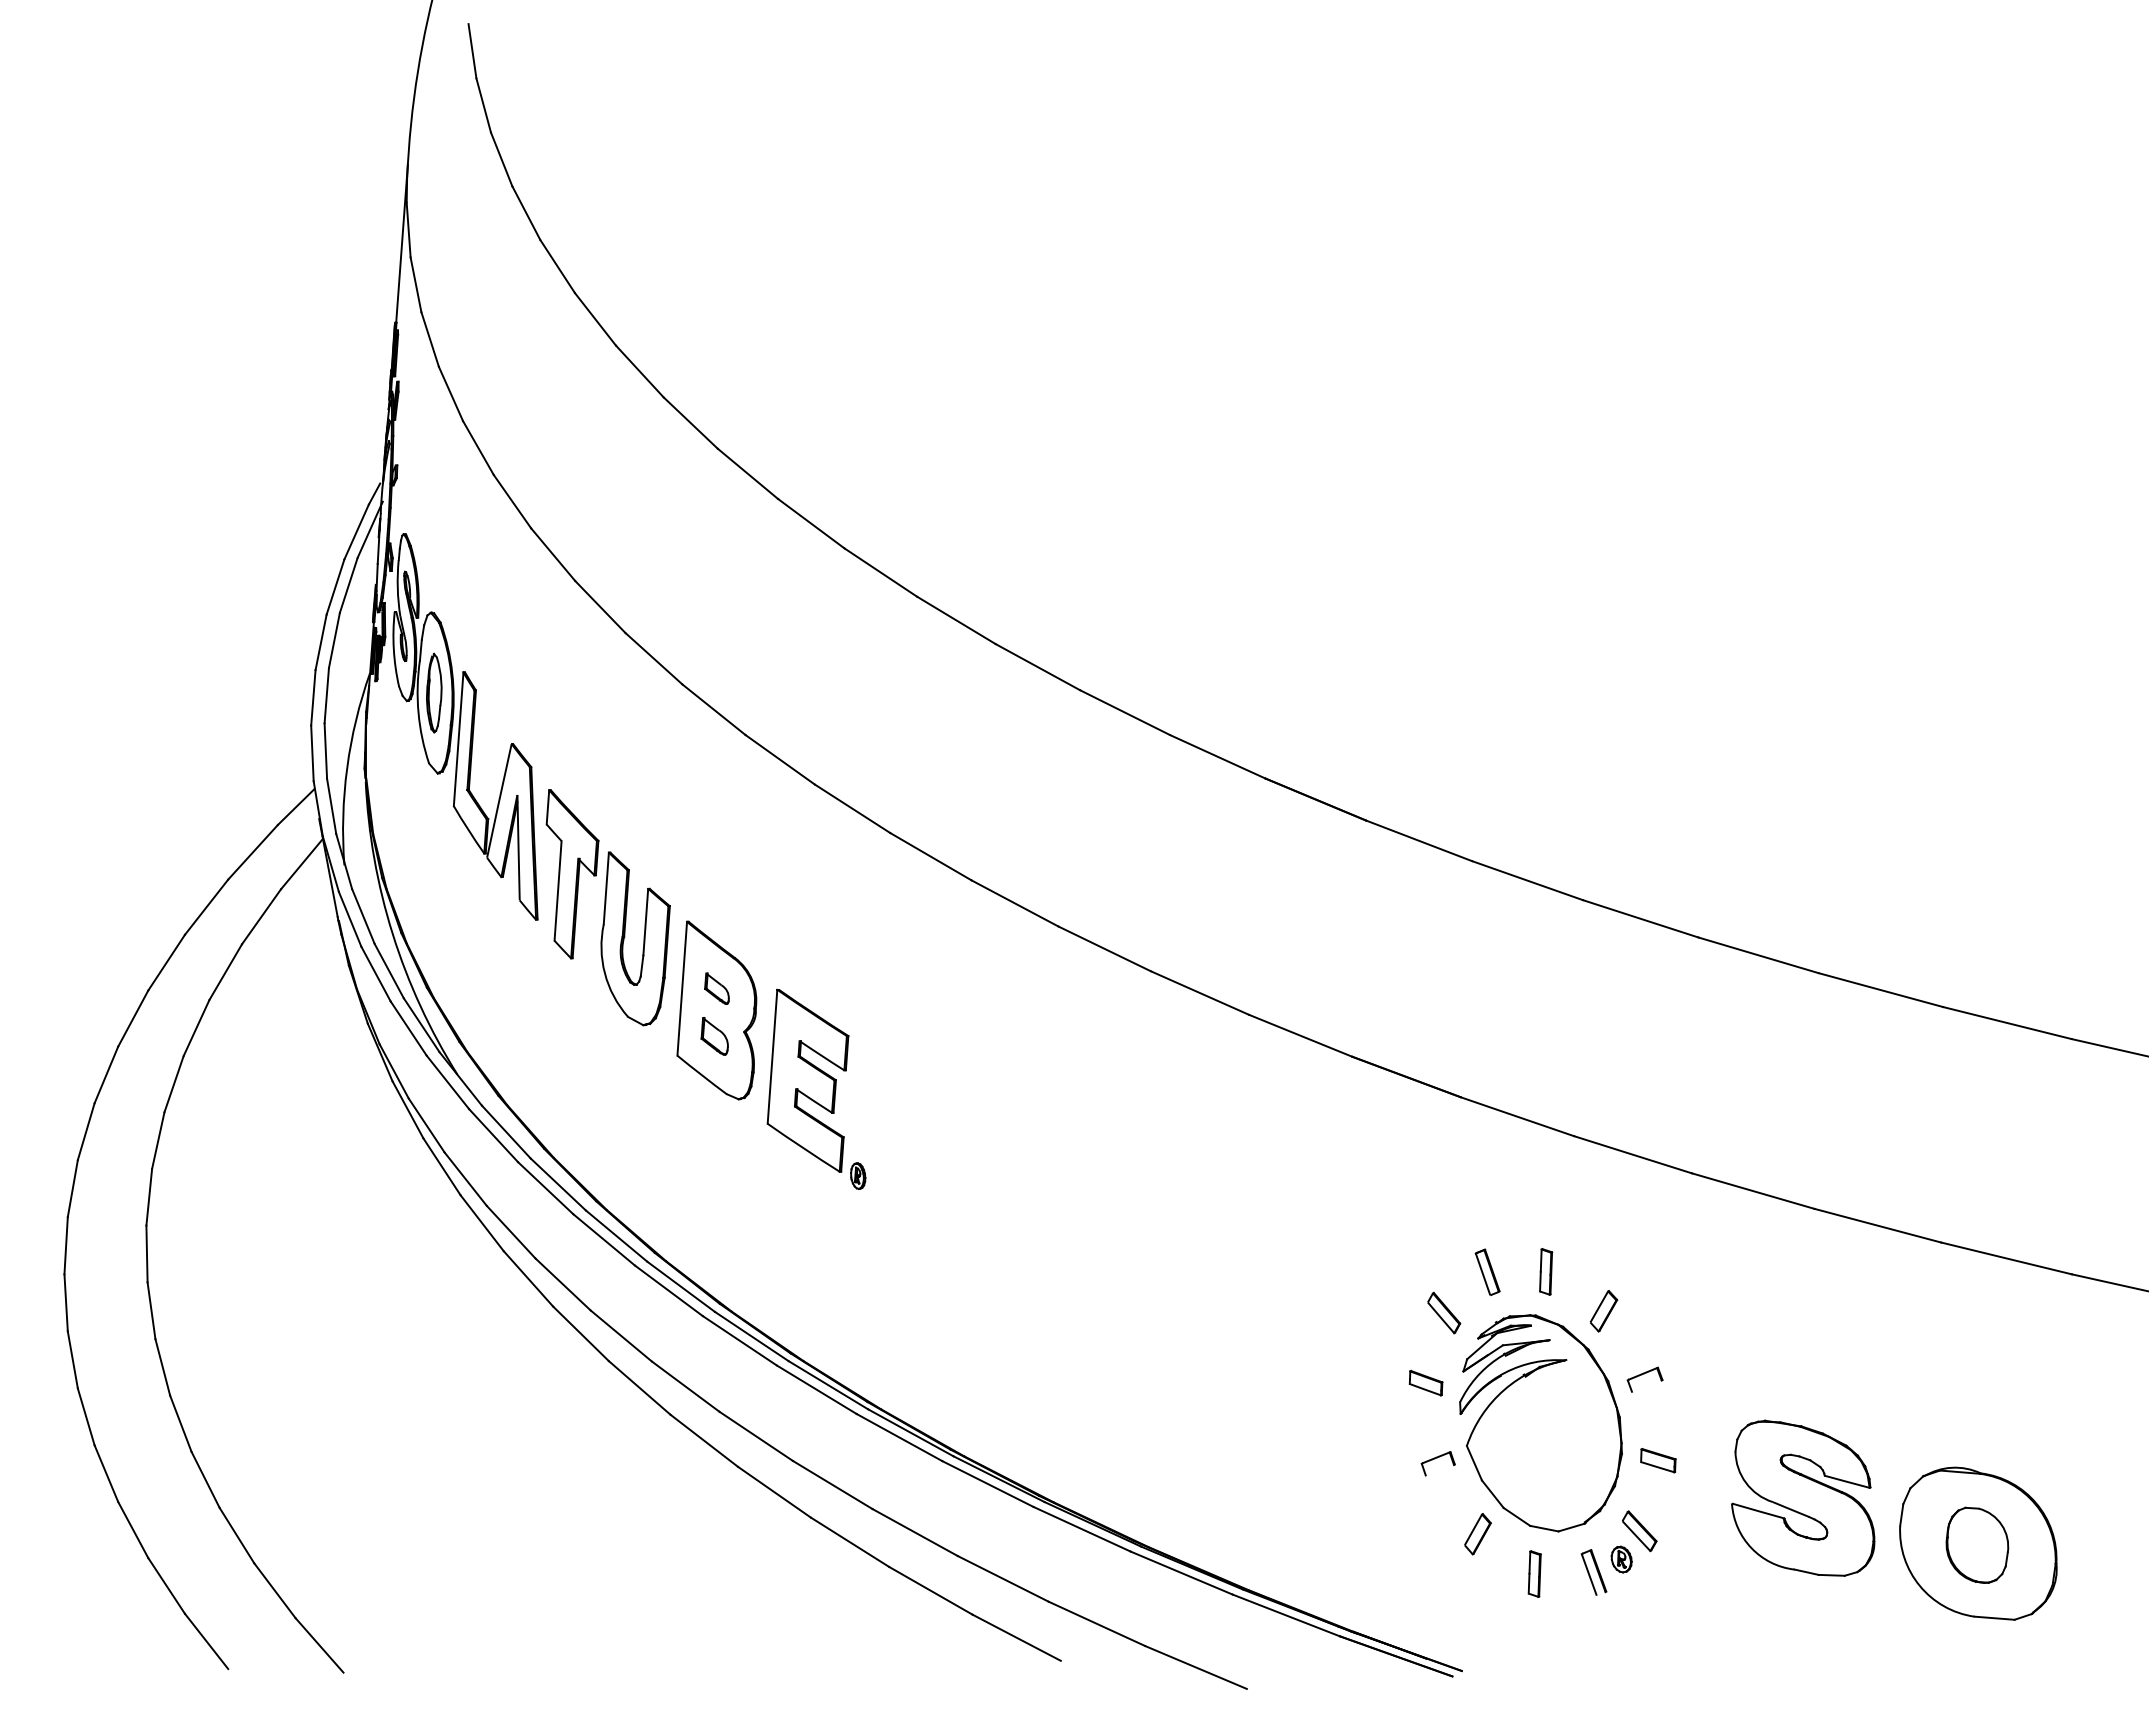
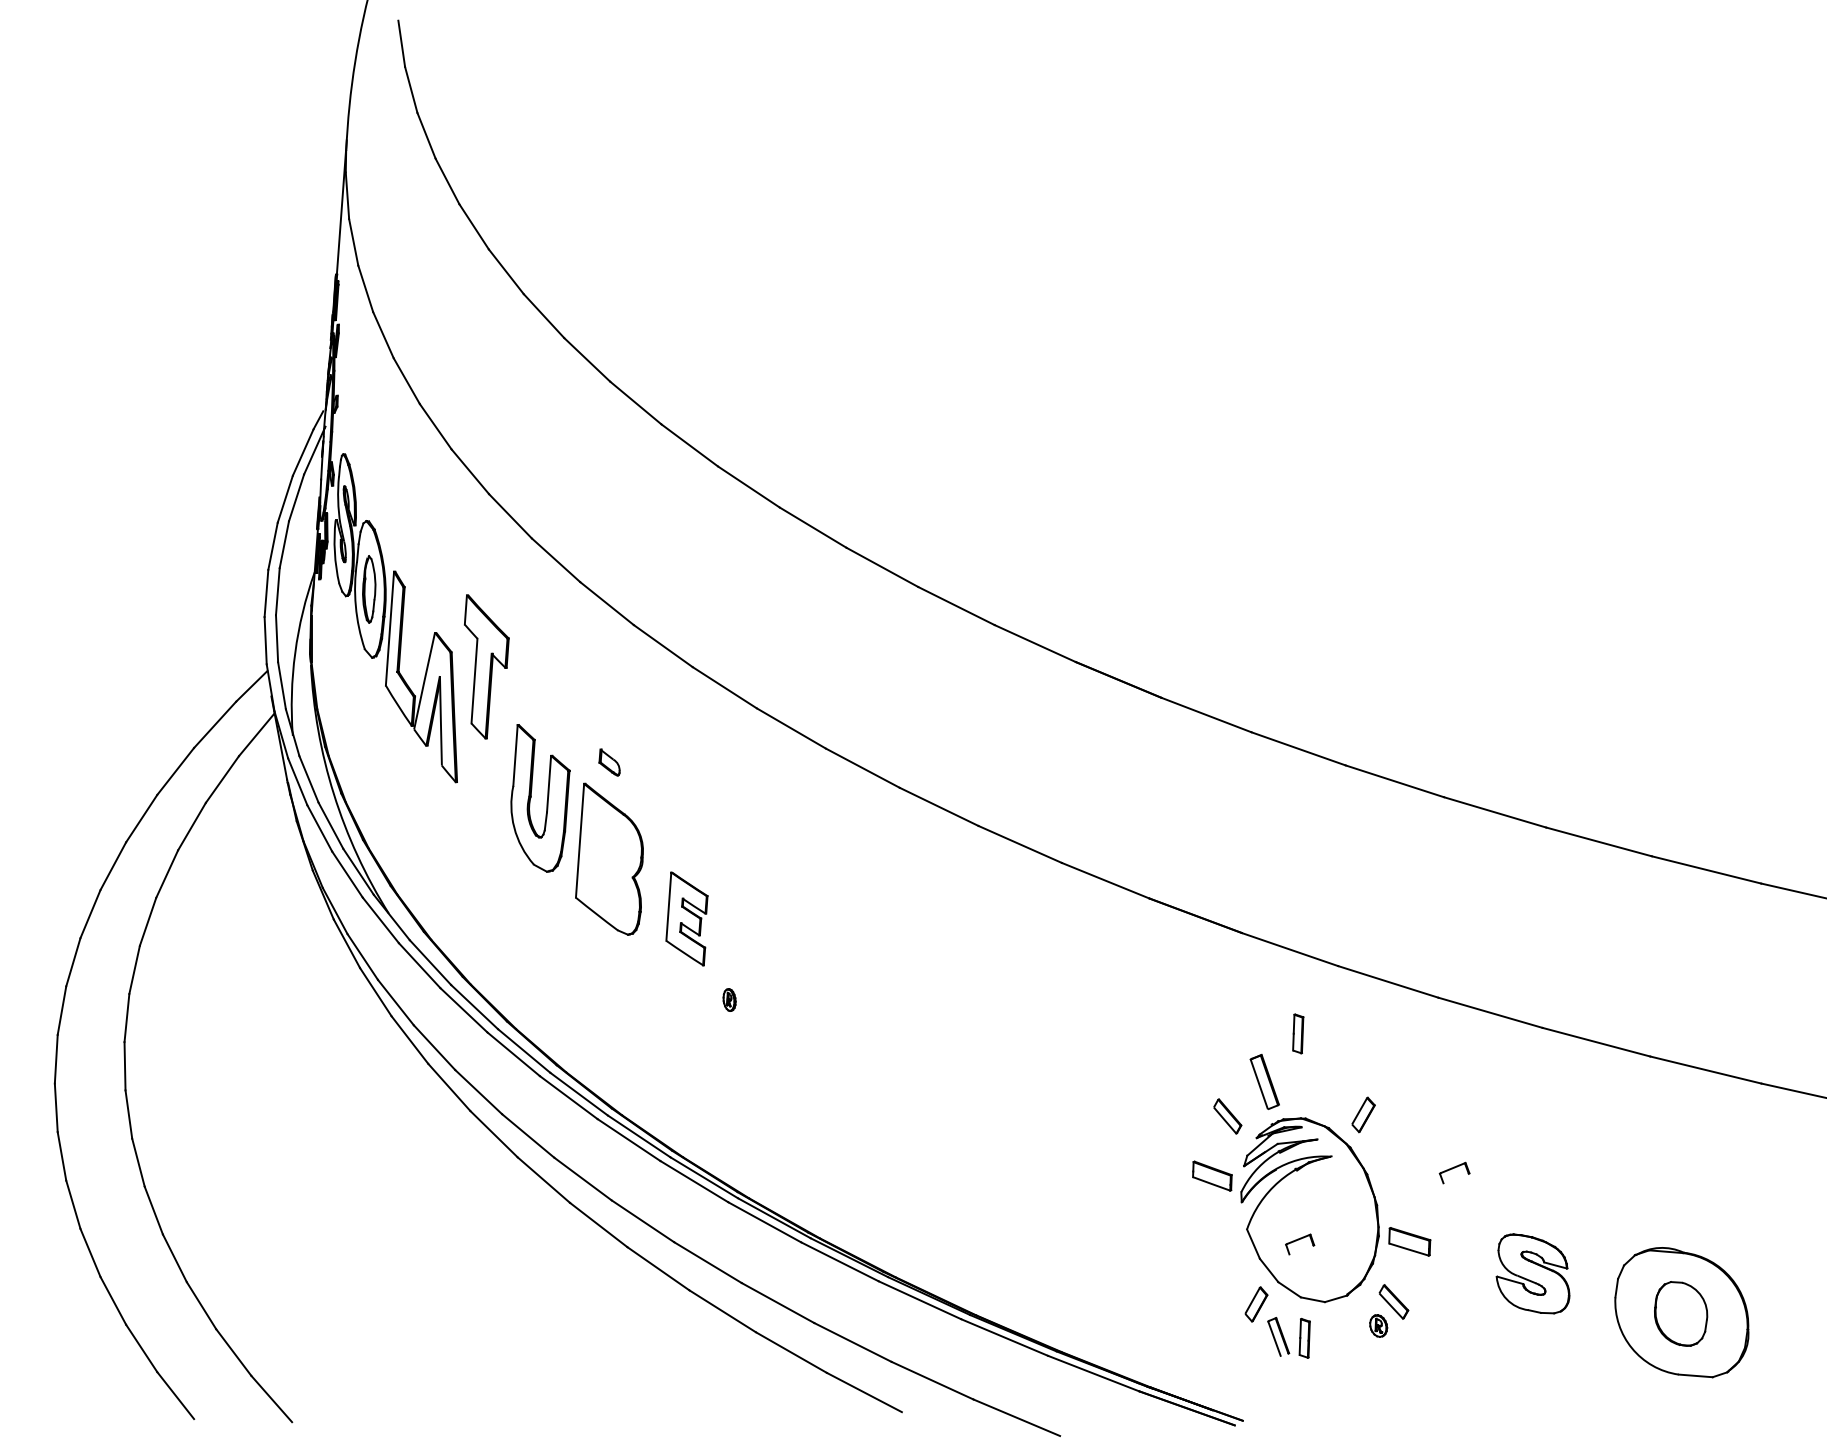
part: (572, 874) -> (486, 667), moved
part: (716, 988) -> (609, 762), moved
part: (714, 1036) -> (607, 881), removed
part: (807, 1080) -> (686, 918), size x0.6
part: (1487, 1271) -> (1264, 1081), size x1.4
part: (1546, 1271) -> (1298, 1033), moved
part: (1644, 1379) -> (1454, 1172), moved
part: (1425, 1382) -> (1211, 1175), size x1.4
part: (1658, 1460) -> (1409, 1241), size x1.4
part: (1437, 1463) -> (1299, 1244), moved
part: (1803, 1497) -> (1533, 1273), size x0.6
part: (1593, 1572) -> (1278, 1337), moved

